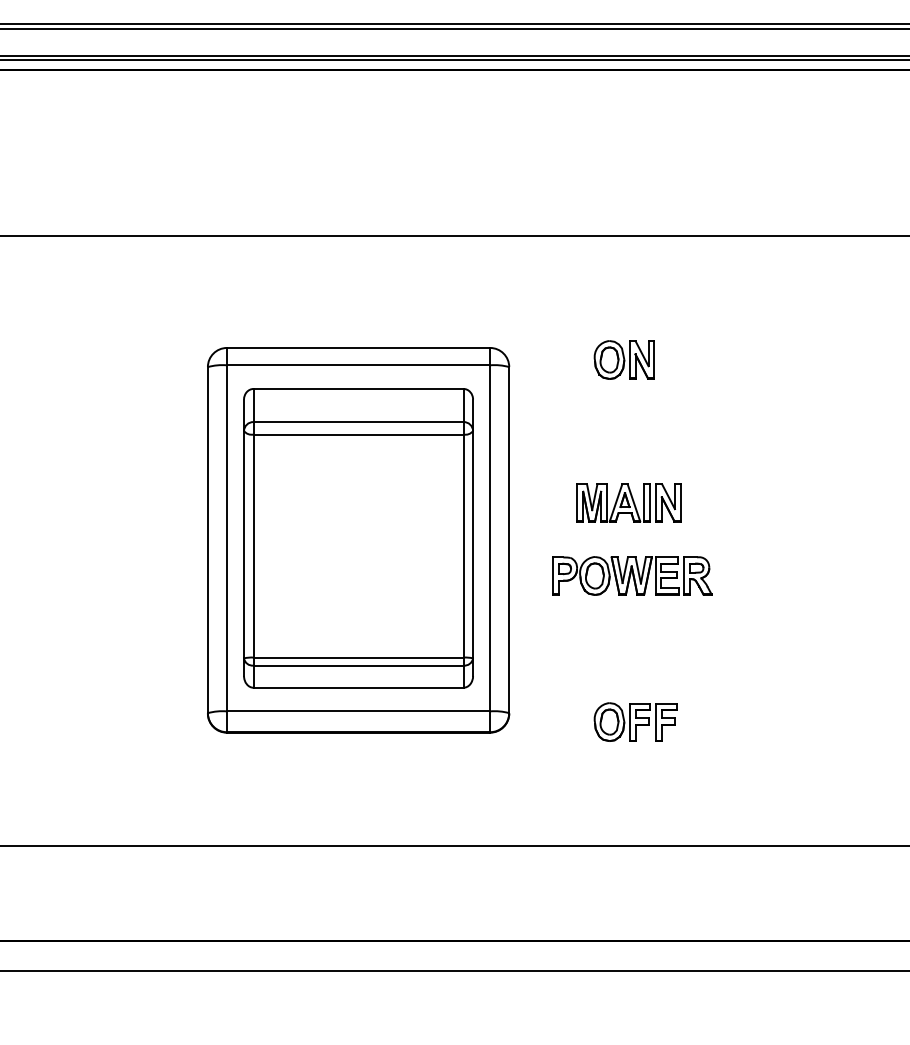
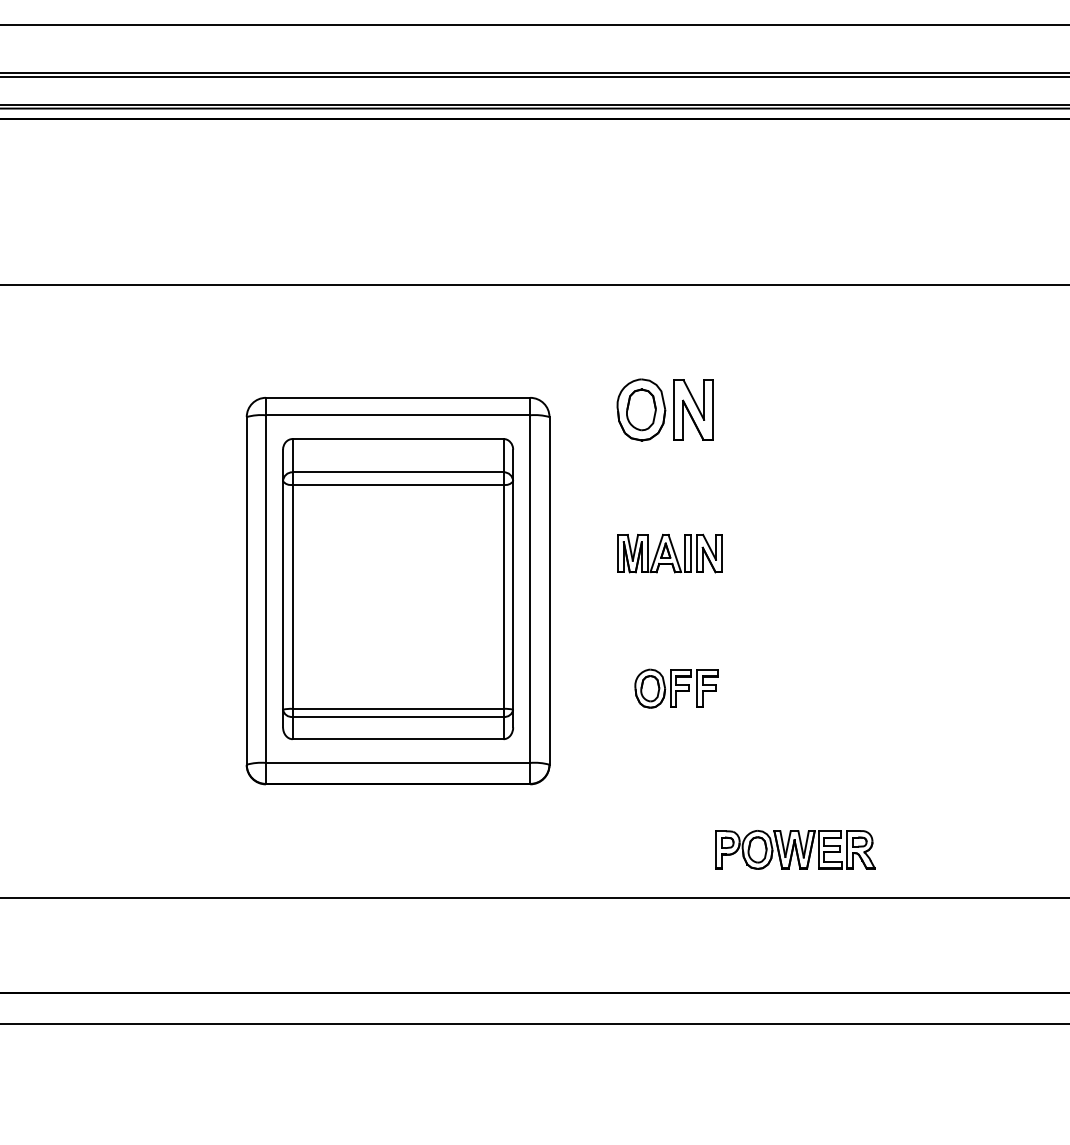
part: (623, 359) -> (664, 409), size x1.6
part: (632, 575) -> (795, 849), moved
part: (635, 721) -> (676, 688), moved

